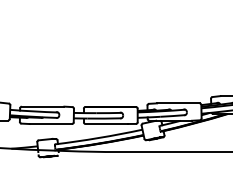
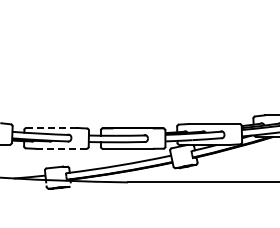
line: (43, 106) -> (52, 127), solid -> dashed
line: (50, 123) -> (60, 148), solid -> dashed

